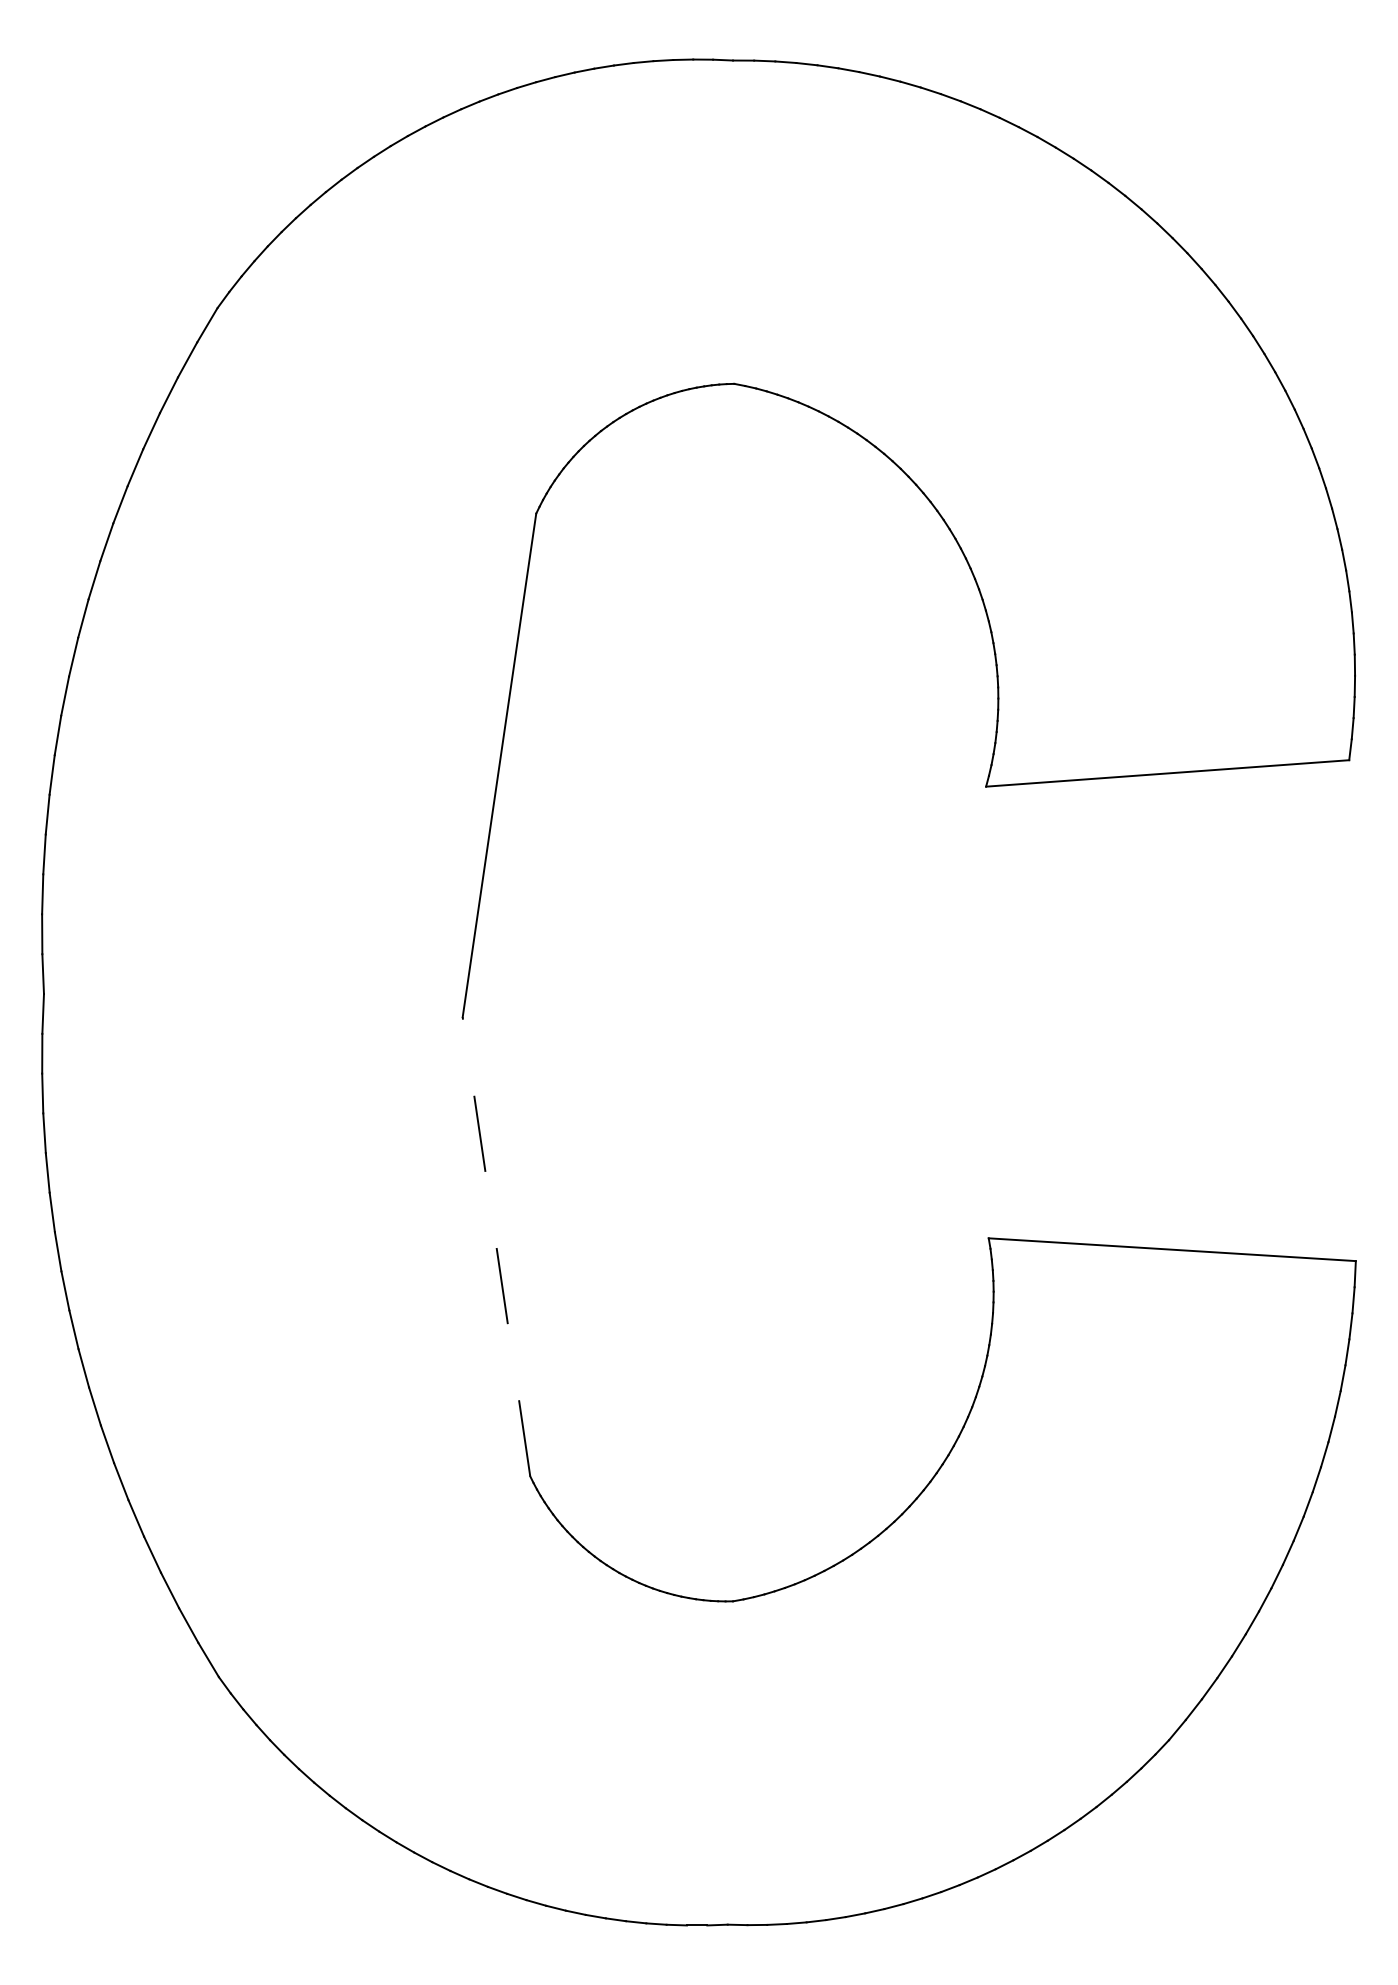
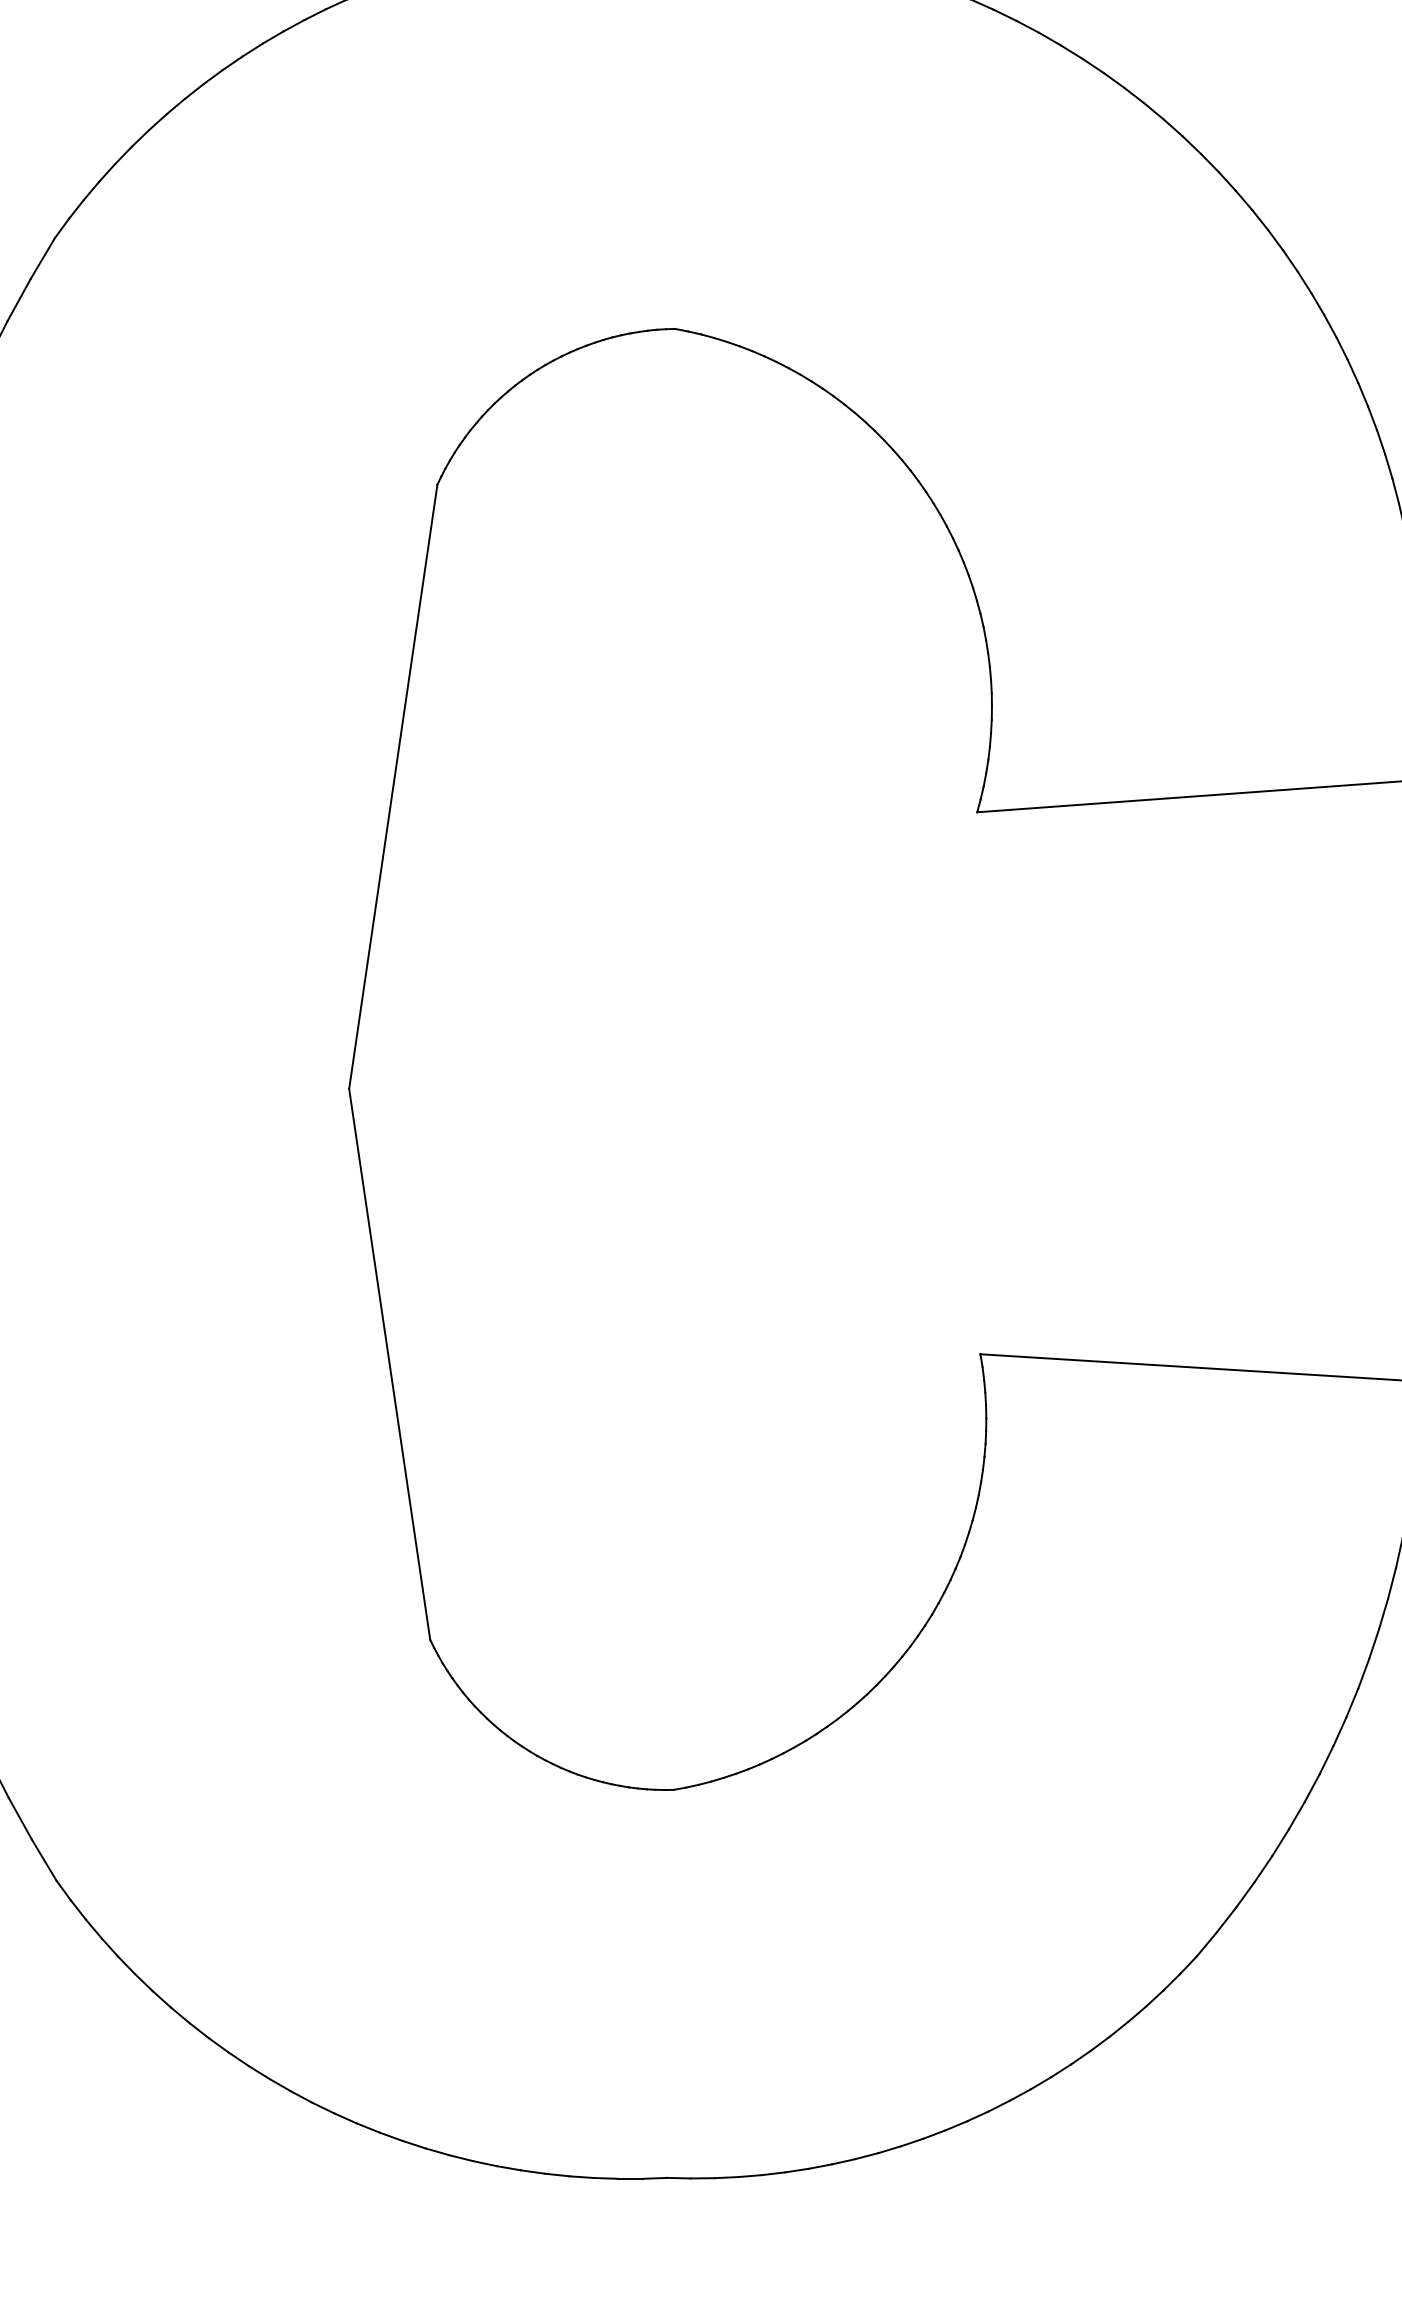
line: (496, 1246) -> (389, 1364), dashed -> solid

